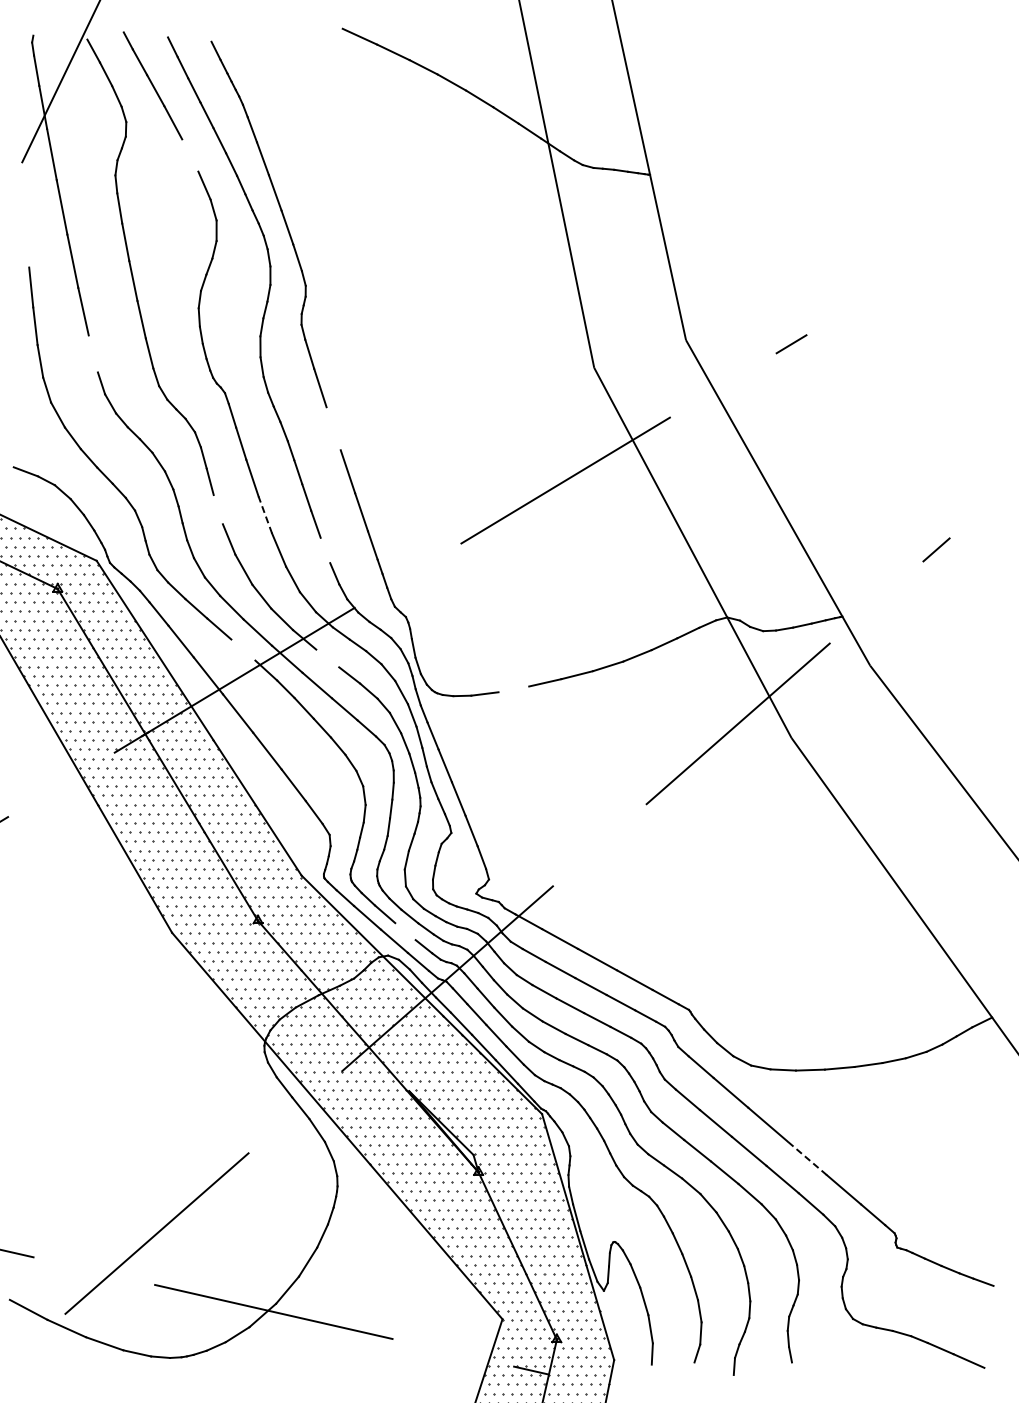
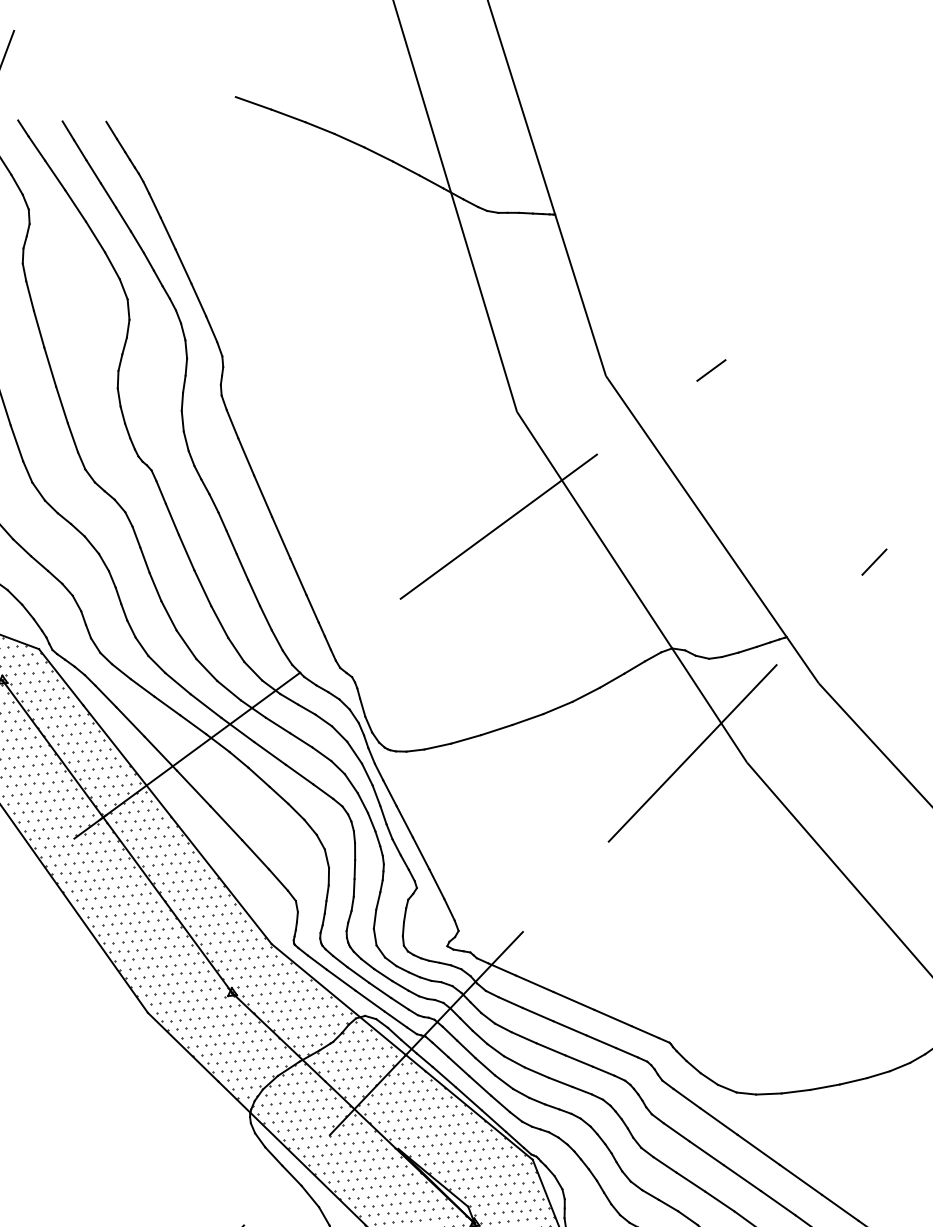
line: (190, 155) -> (95, 237), added
line: (92, 353) -> (16, 443), added
line: (333, 428) -> (262, 495), added
line: (217, 509) -> (154, 587), added
line: (265, 515) -> (203, 588), dashed -> solid
line: (325, 550) -> (265, 618), added
line: (243, 649) -> (193, 724), added
line: (327, 658) -> (277, 725), added
line: (513, 689) -> (465, 739), added
line: (405, 931) -> (380, 990), added
line: (807, 1158) -> (801, 1179), dashed -> solid

